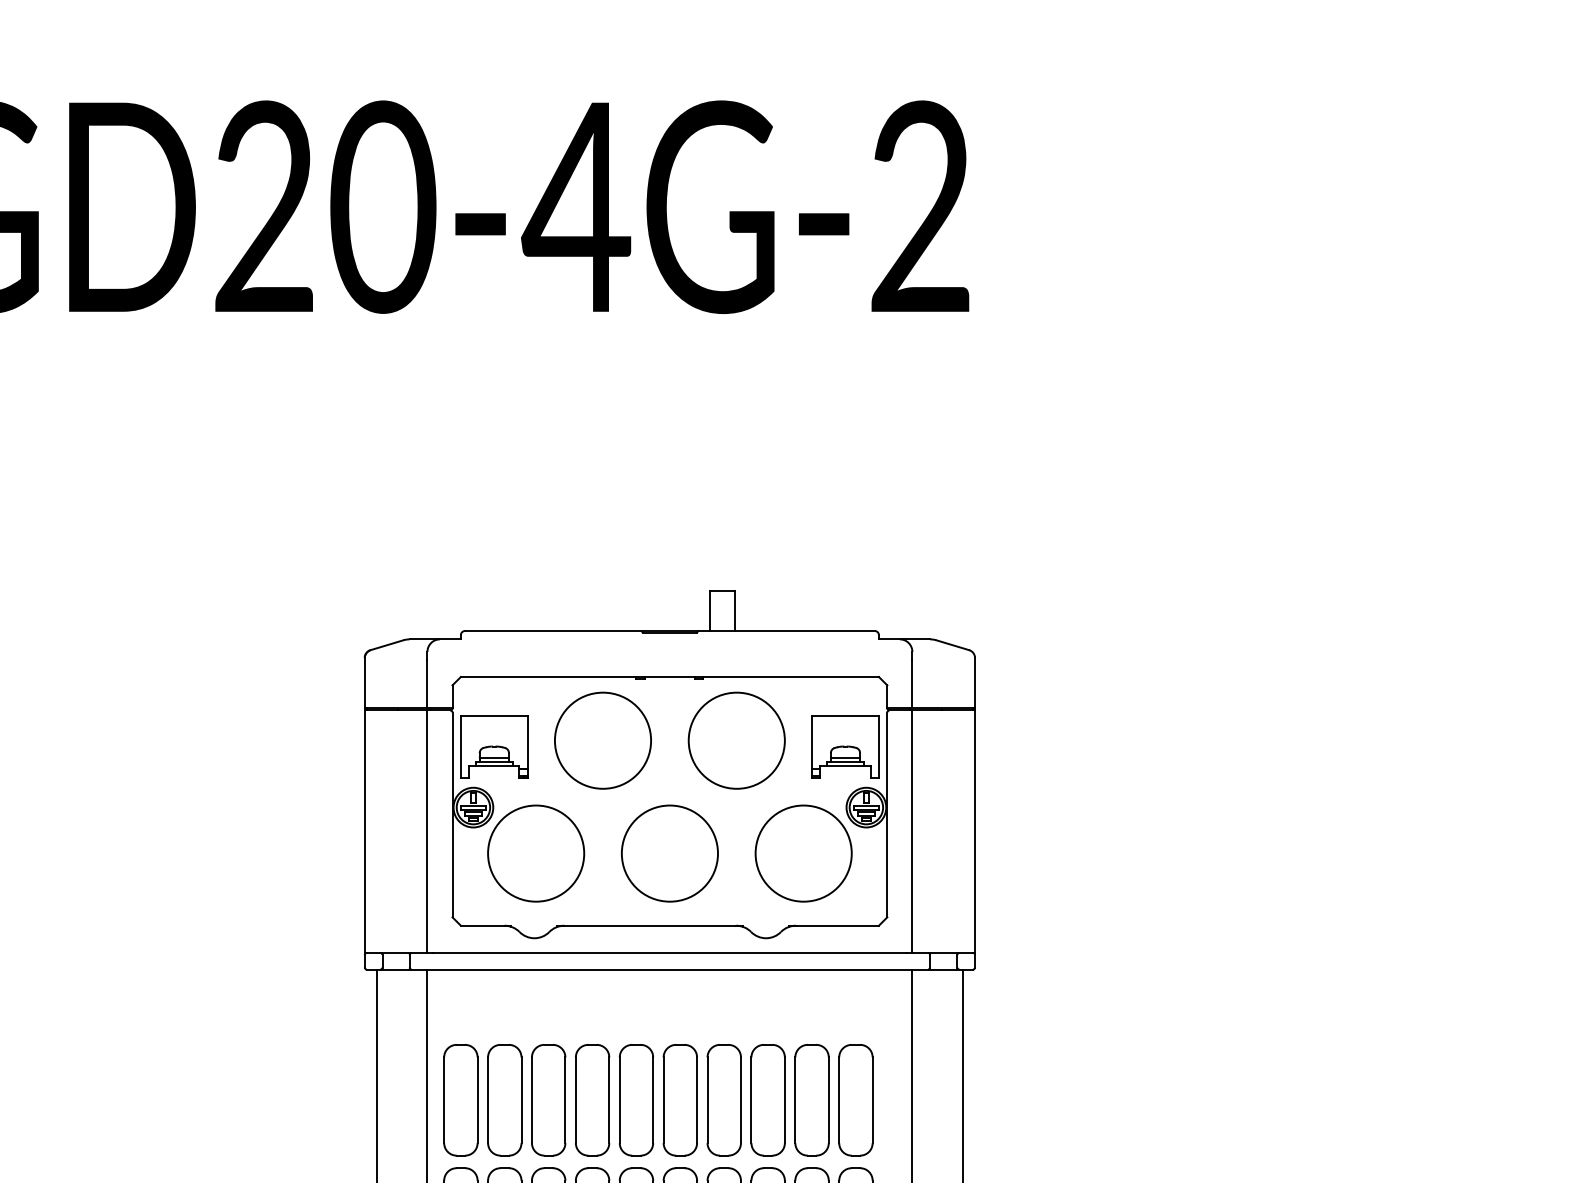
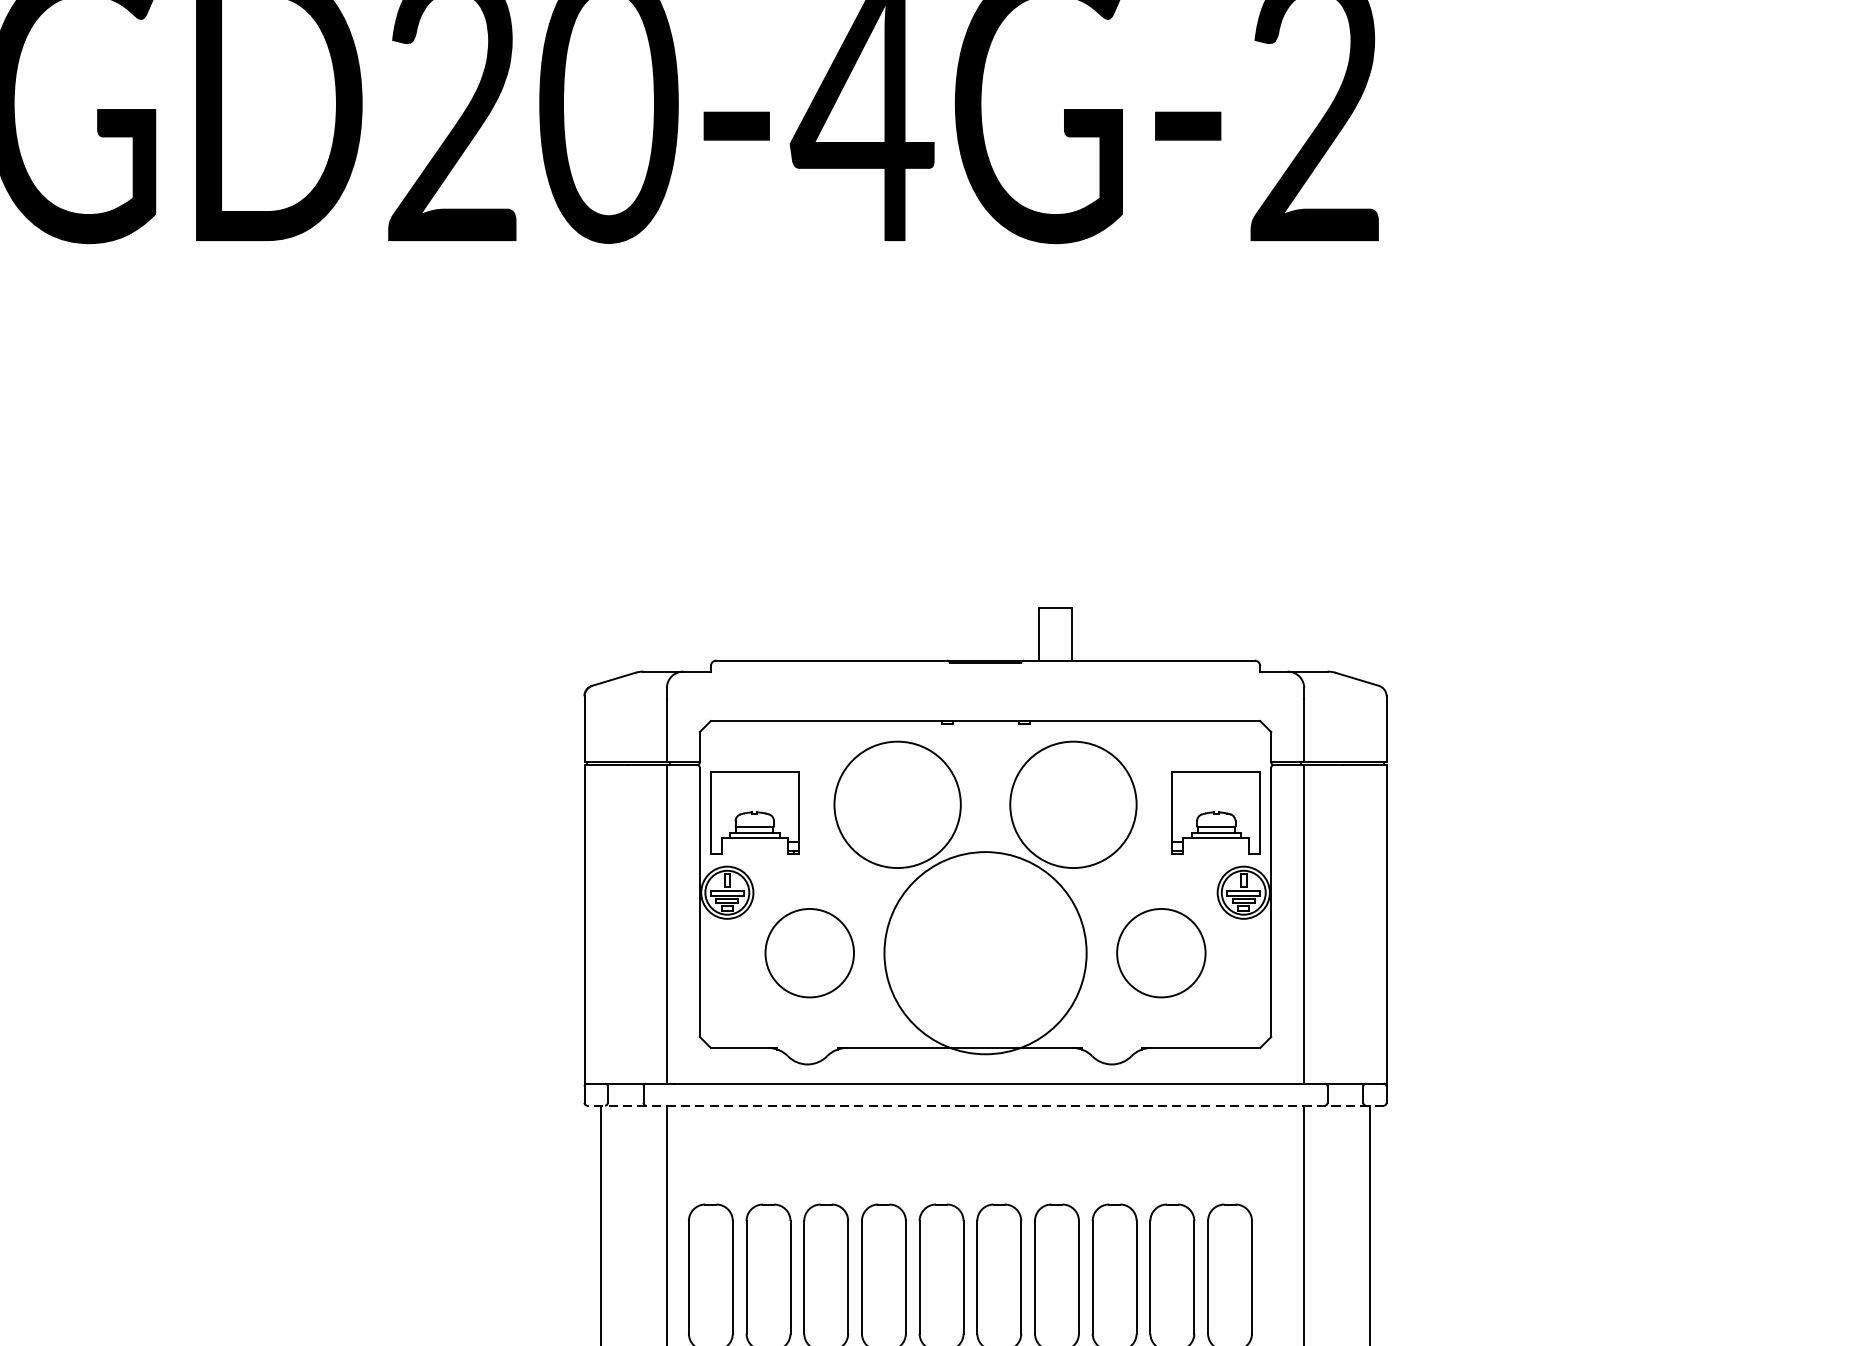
circle: (536, 853) -> (810, 953), size x0.7
circle: (669, 853) -> (985, 953), size x1.6
circle: (803, 853) -> (1161, 953), size x0.7
line: (669, 969) -> (985, 1105), solid -> dashed

